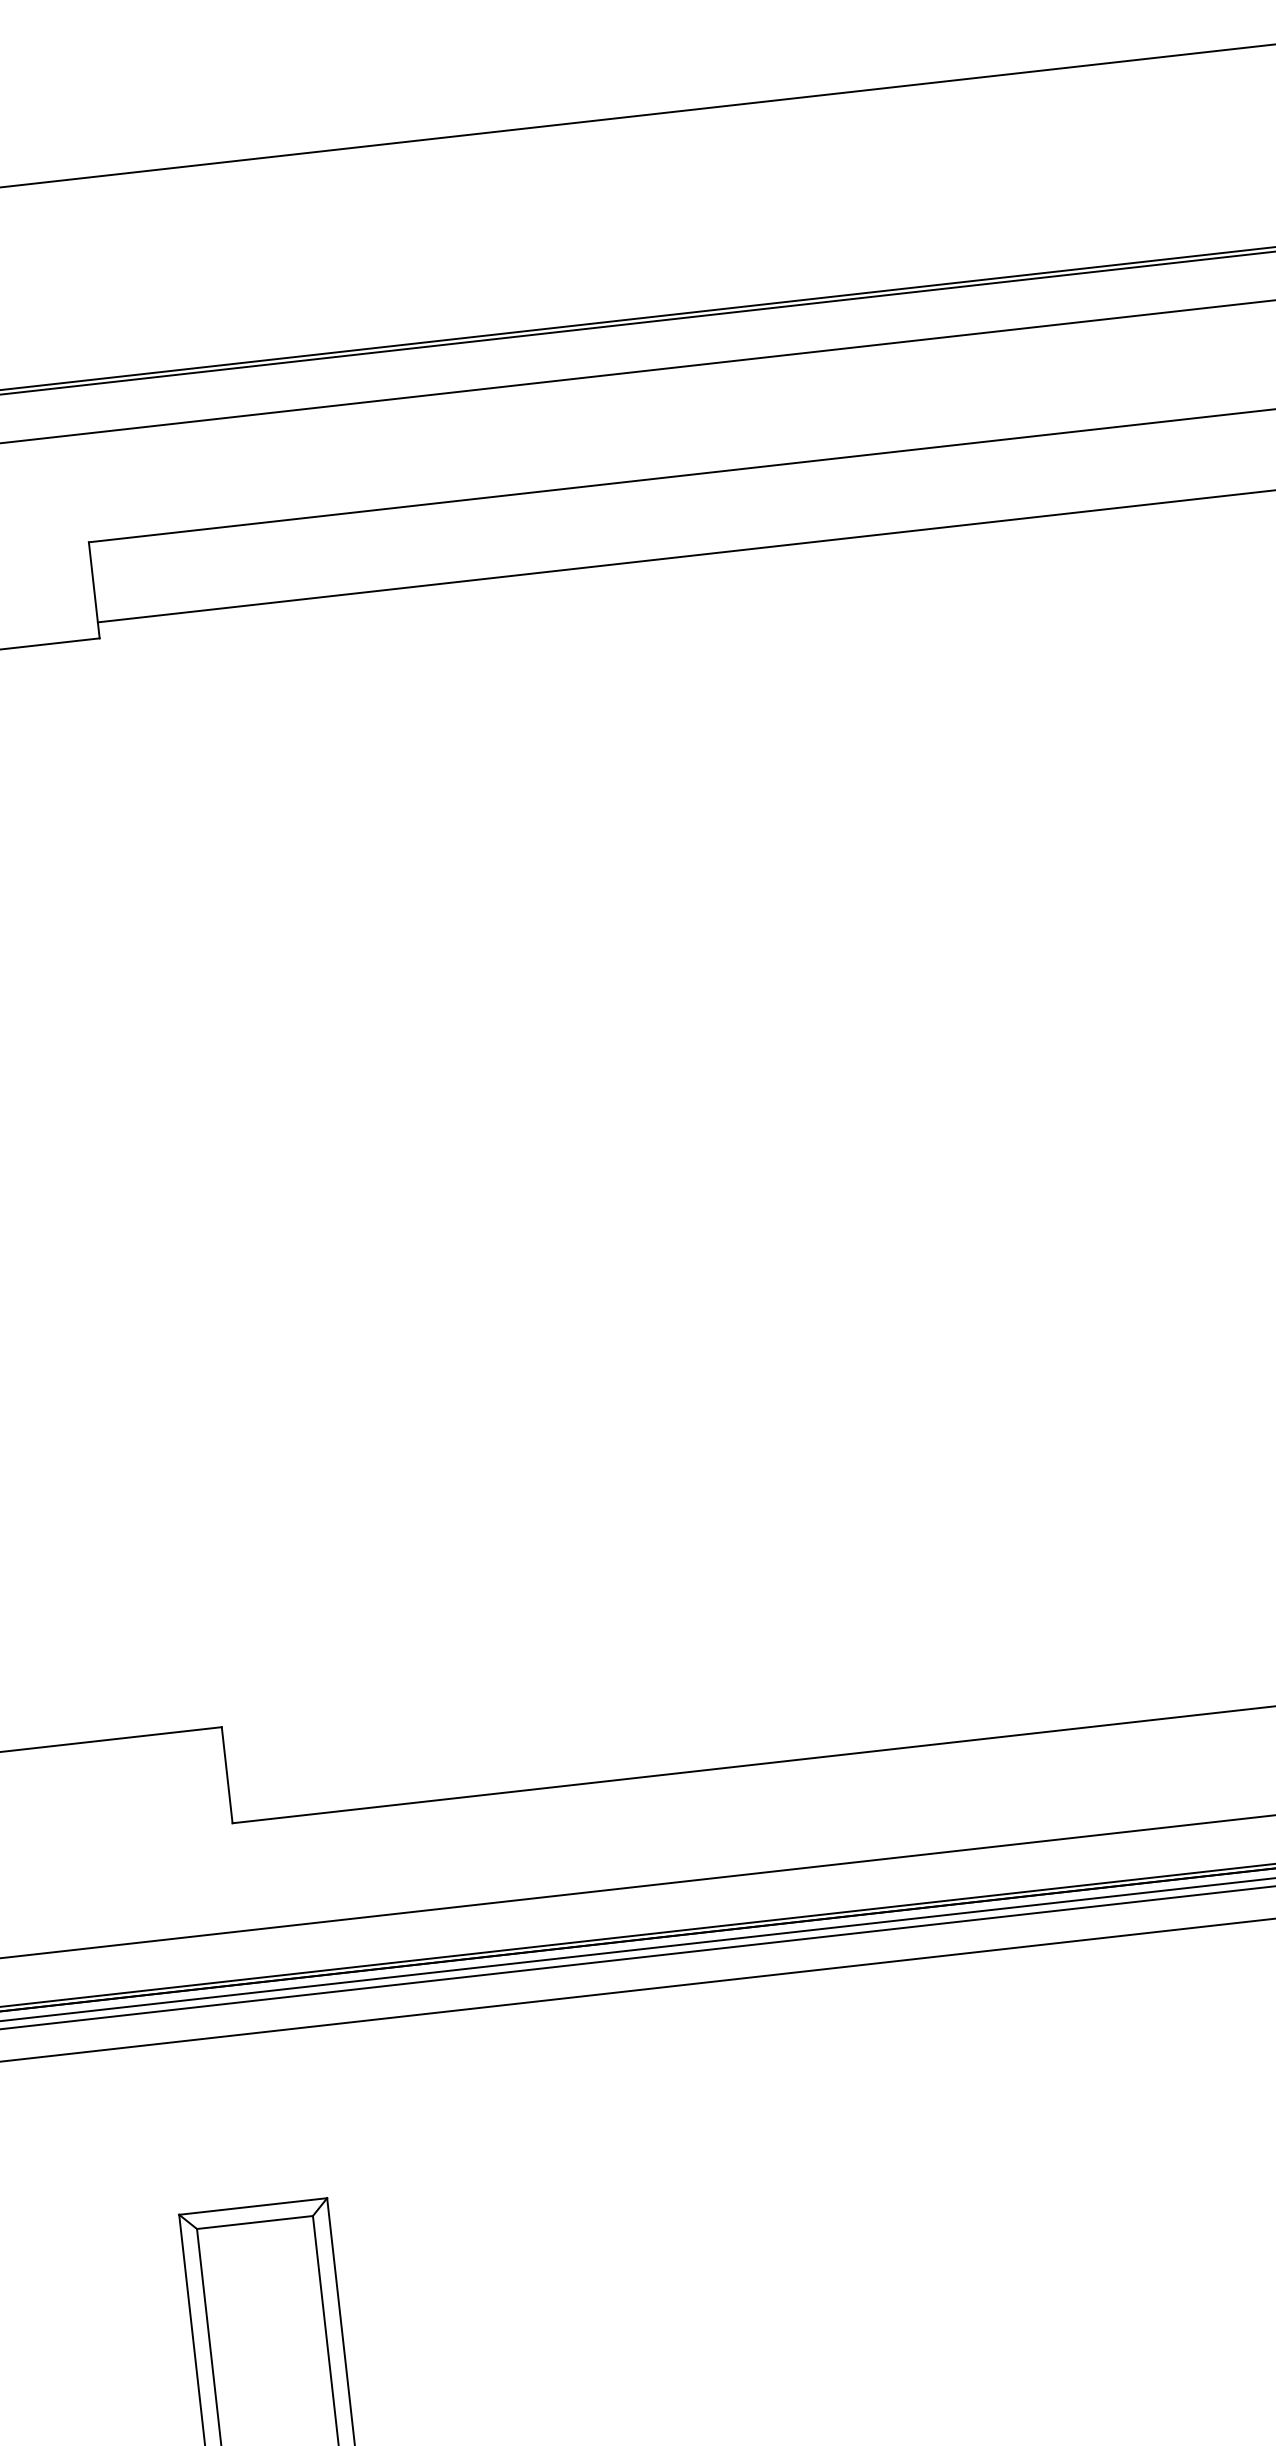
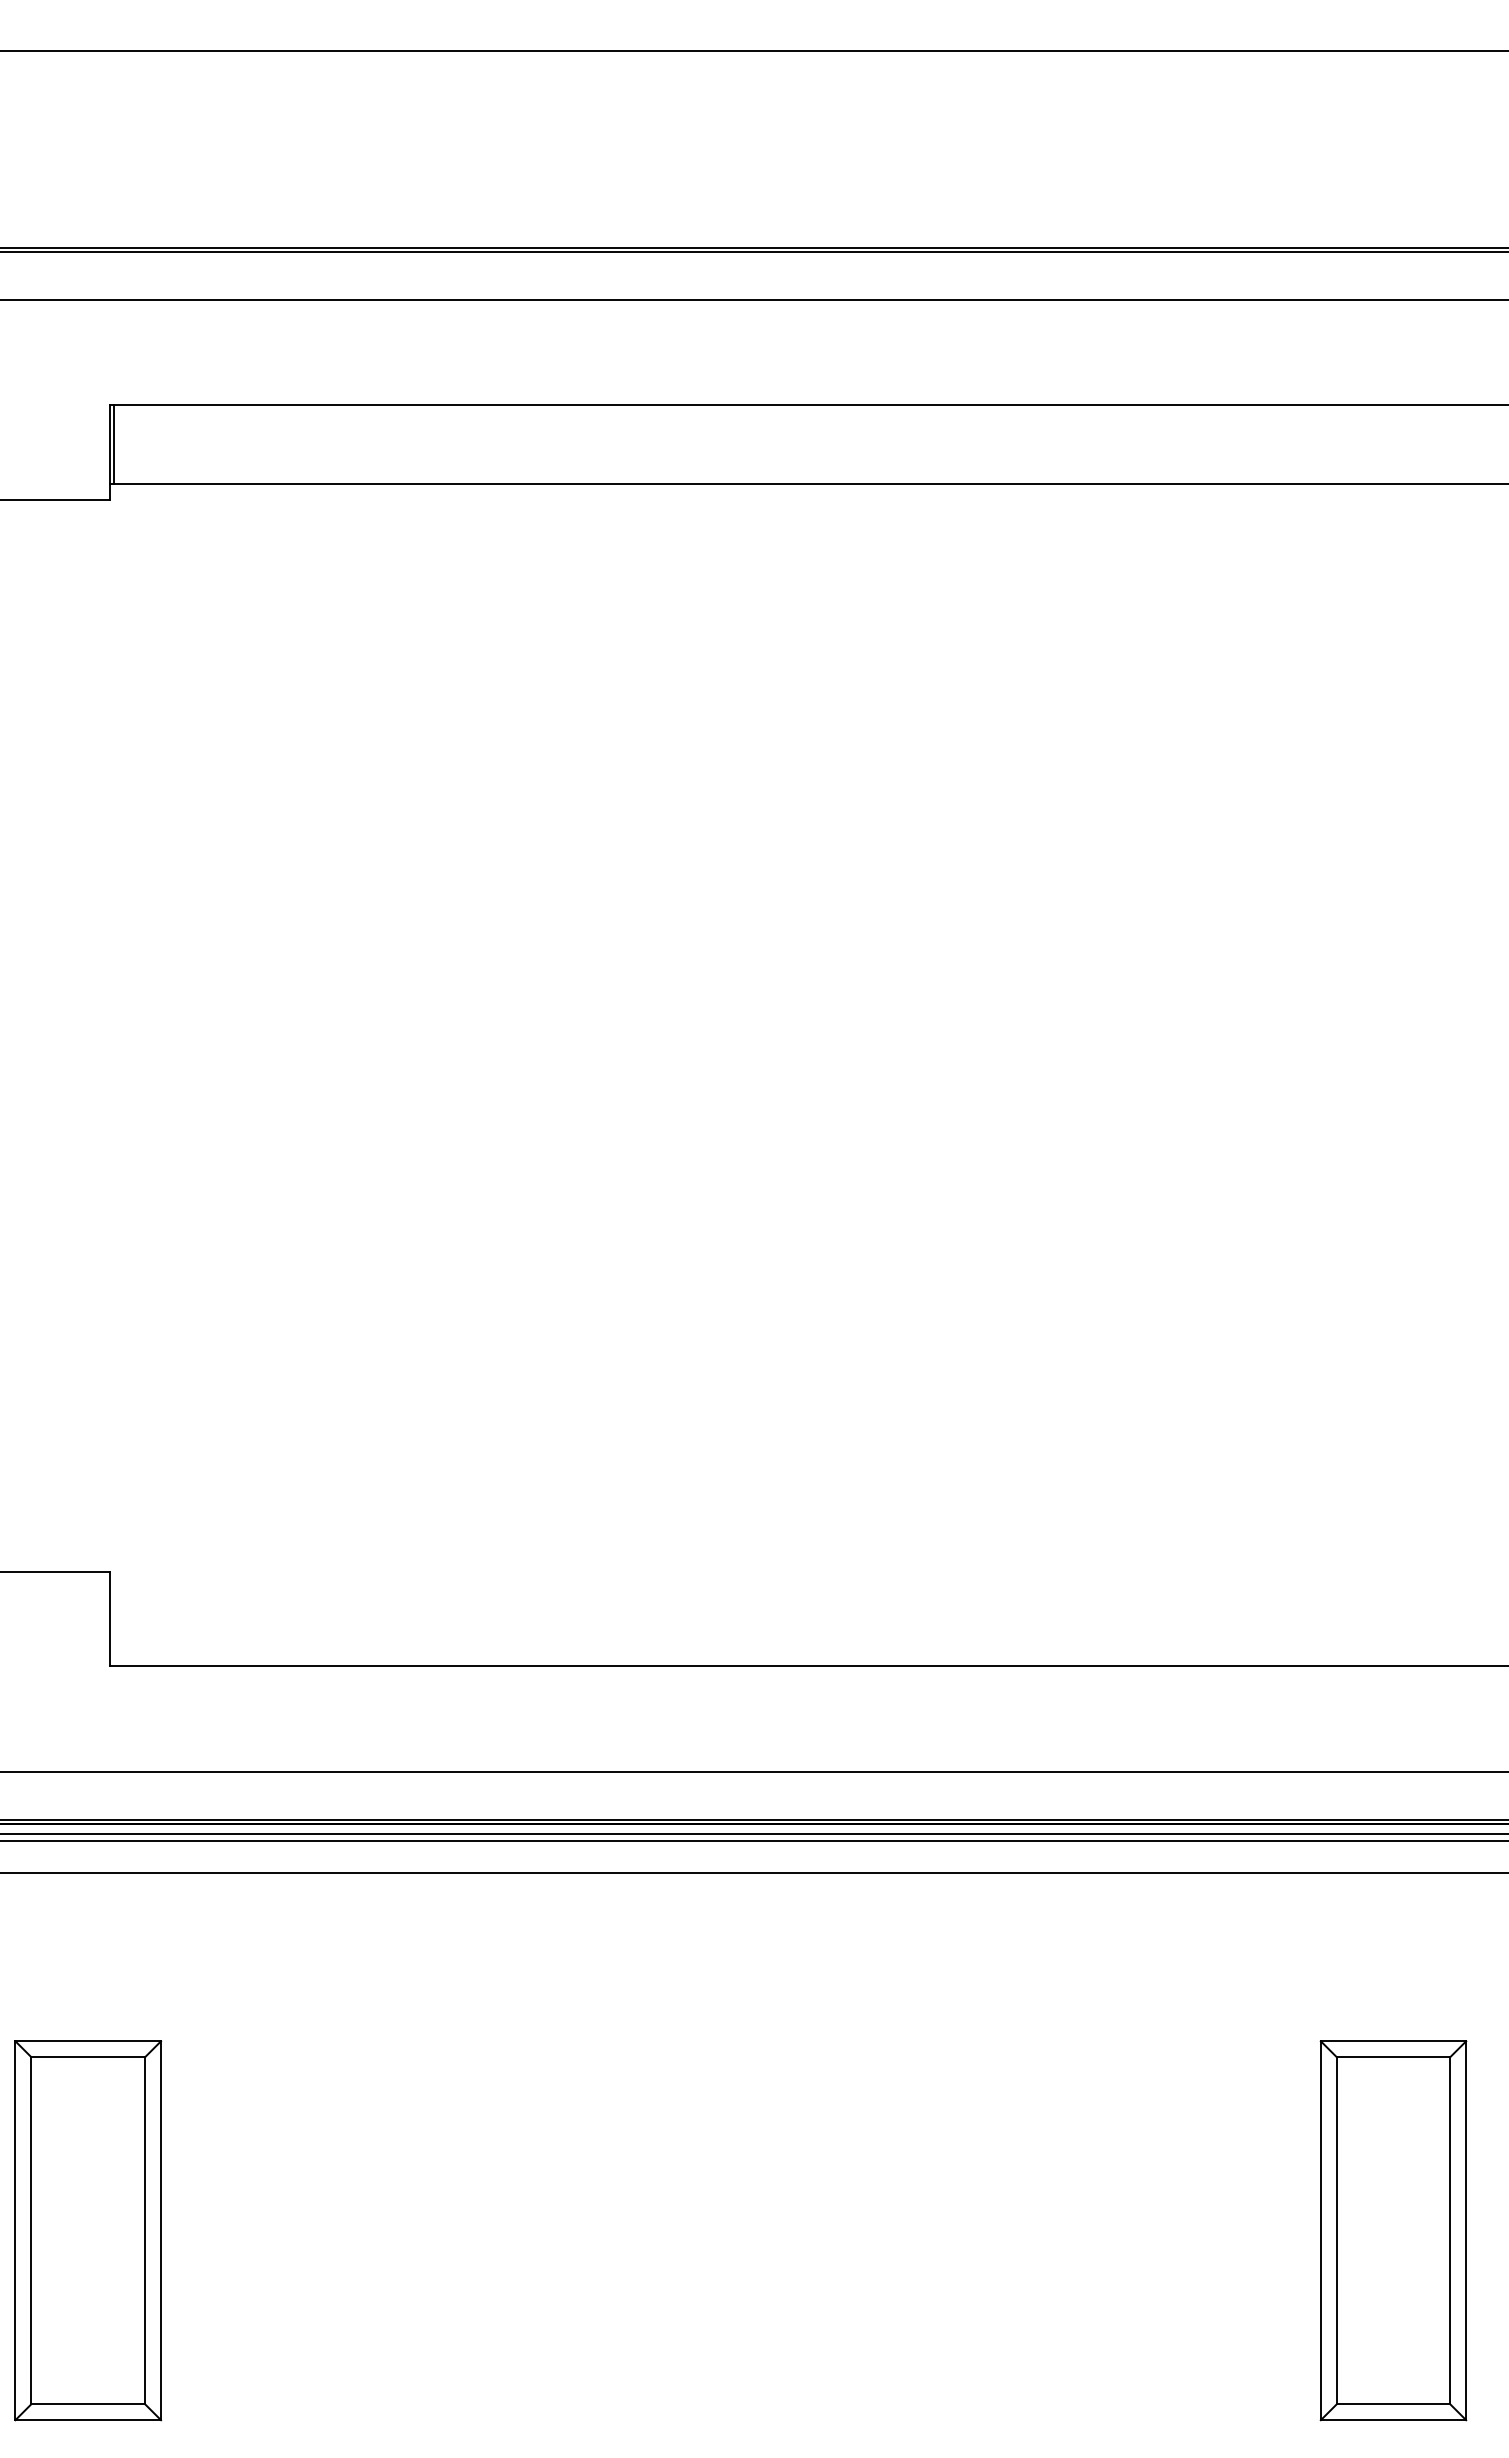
line: (97, 581) -> (114, 444), added

